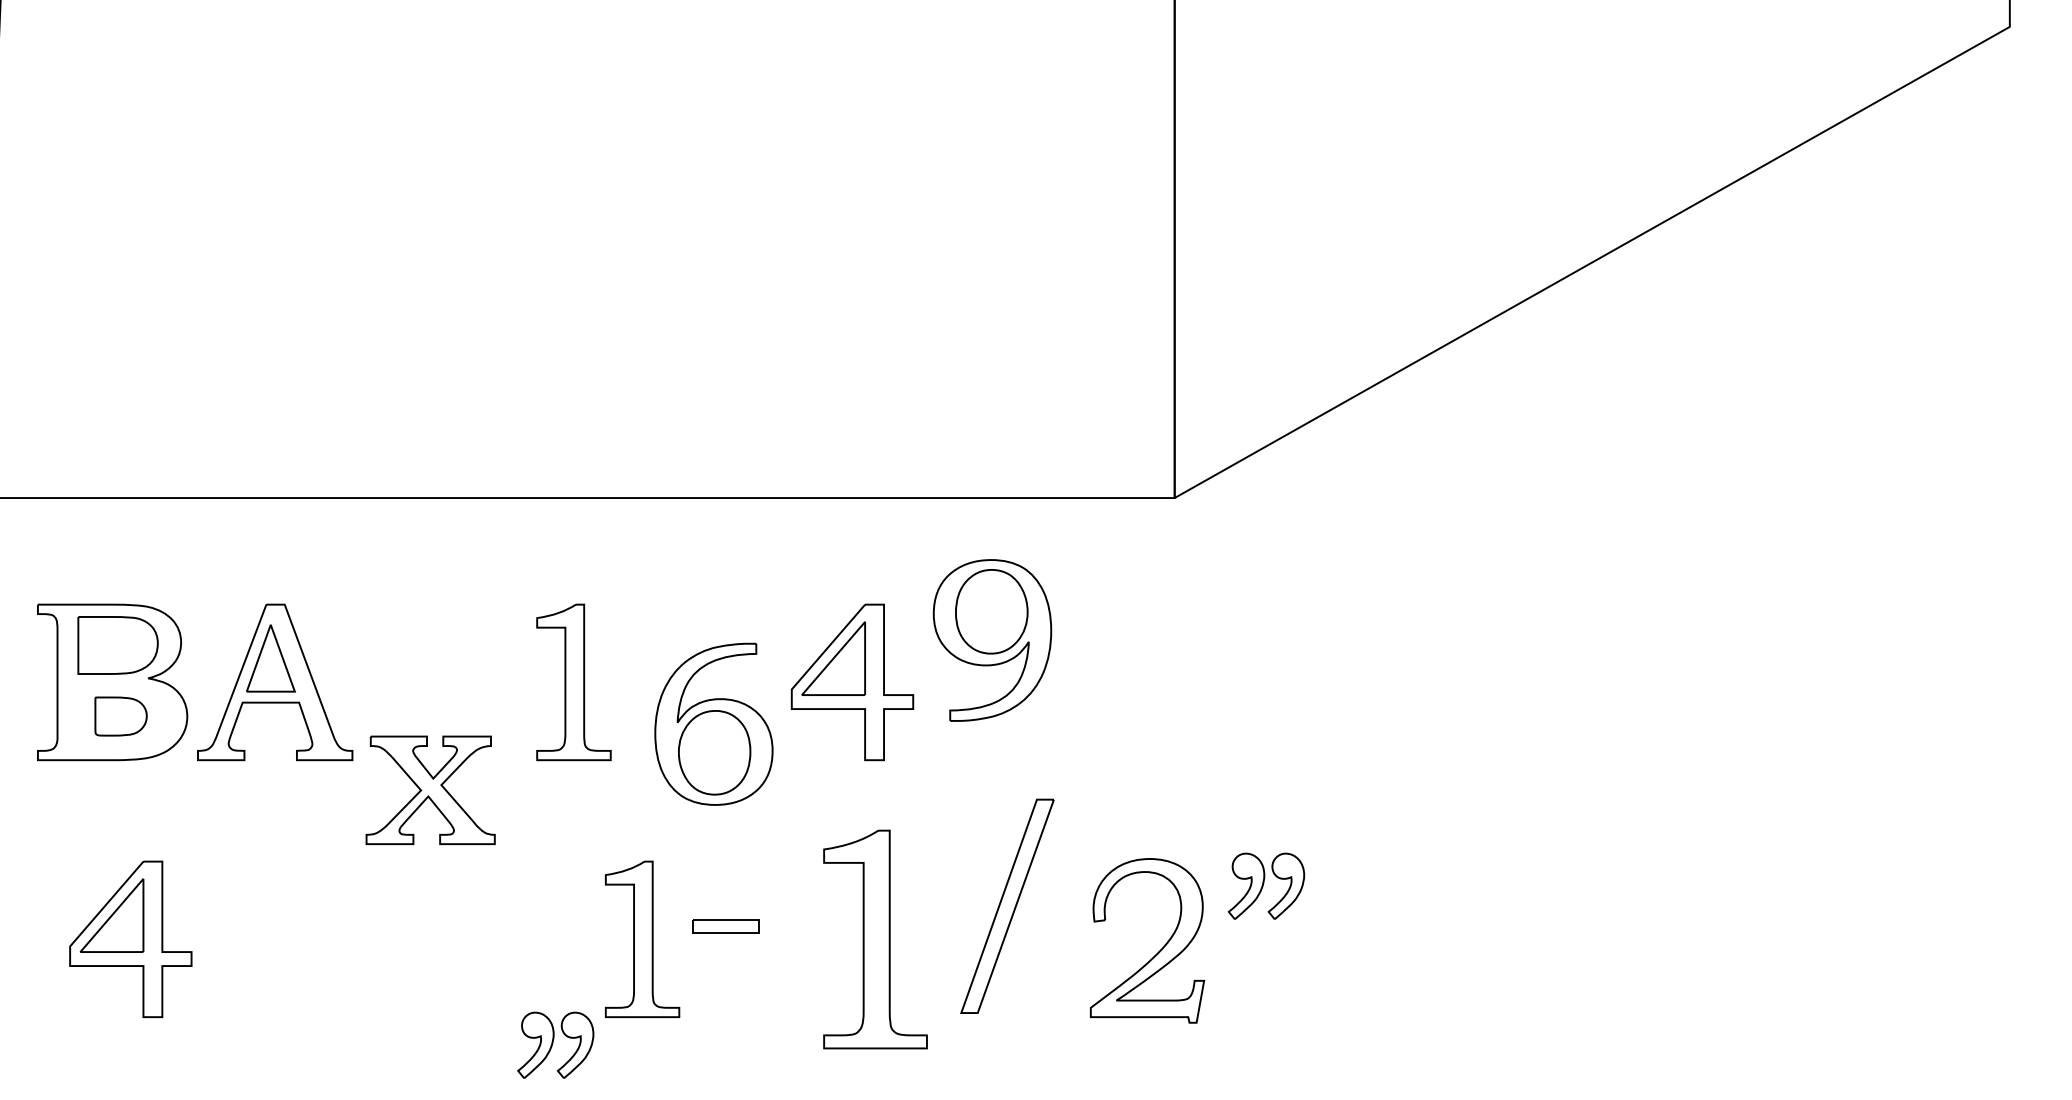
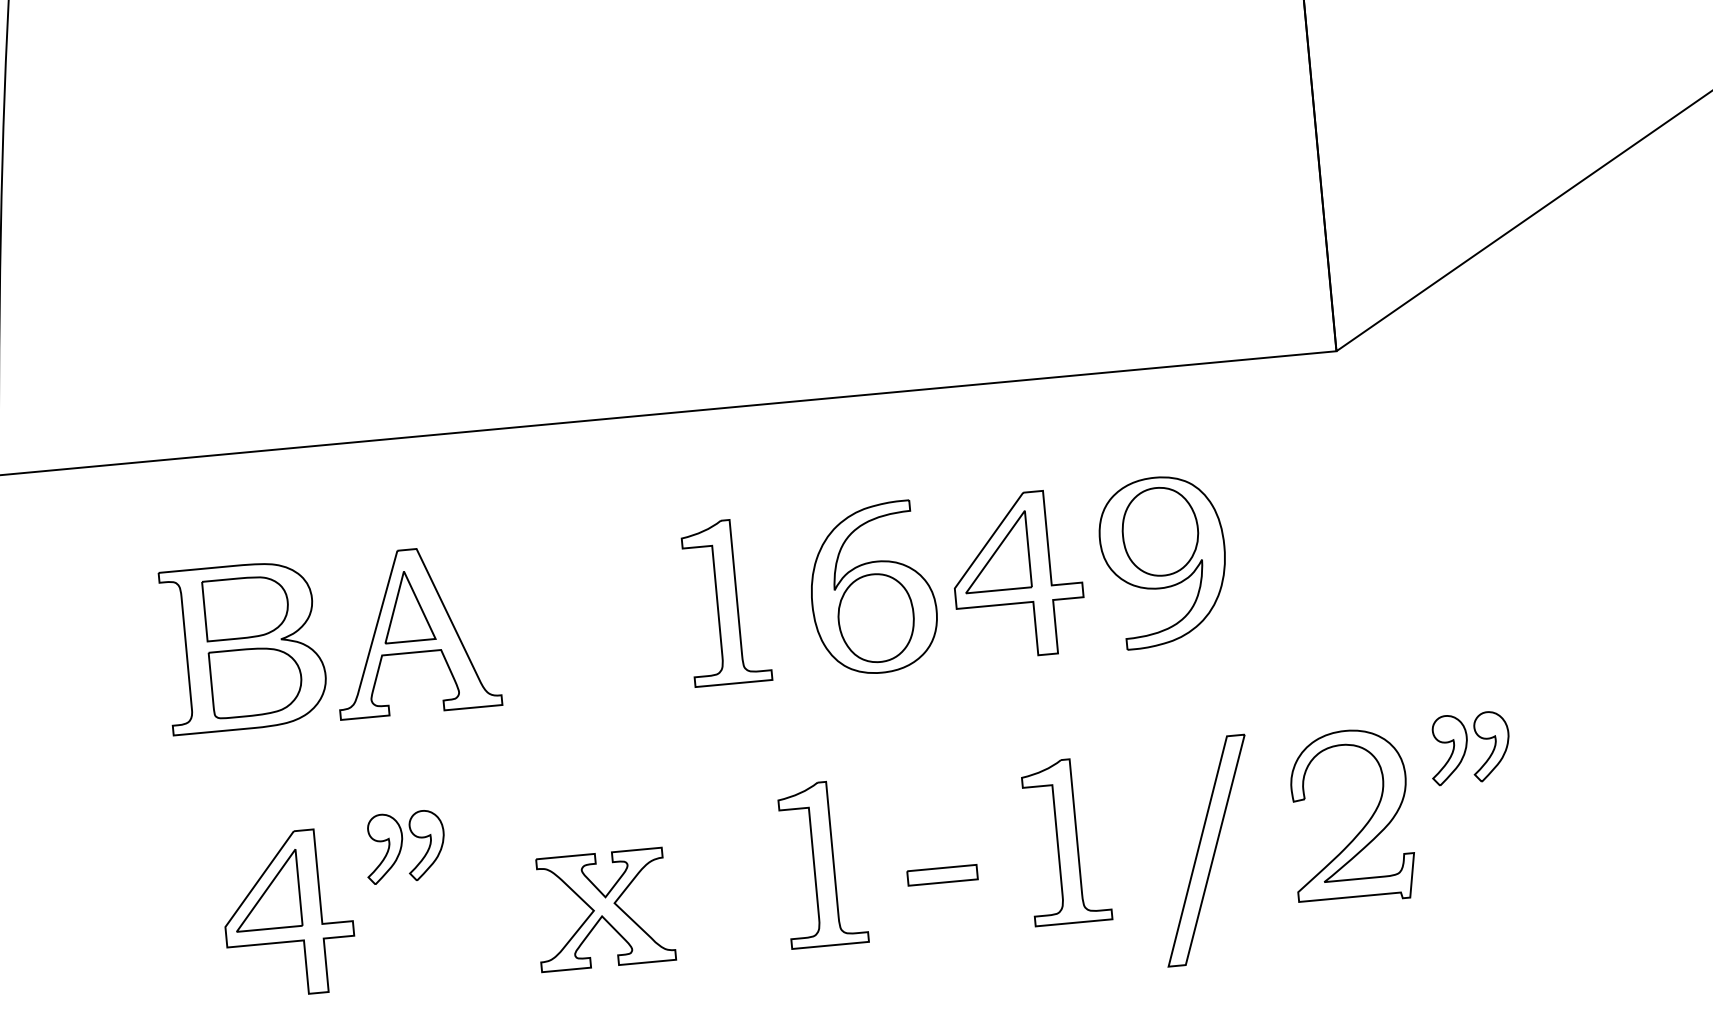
part: (992, 640) -> (1163, 561), moved
part: (120, 716) -> (255, 681), size x1.67
part: (713, 723) -> (872, 587), moved
part: (430, 789) -> (603, 908), moved
part: (1007, 905) -> (1206, 849), moved
part: (725, 926) -> (942, 875), moved
part: (875, 938) -> (1066, 840), size x0.71
part: (555, 1044) -> (404, 846), moved

